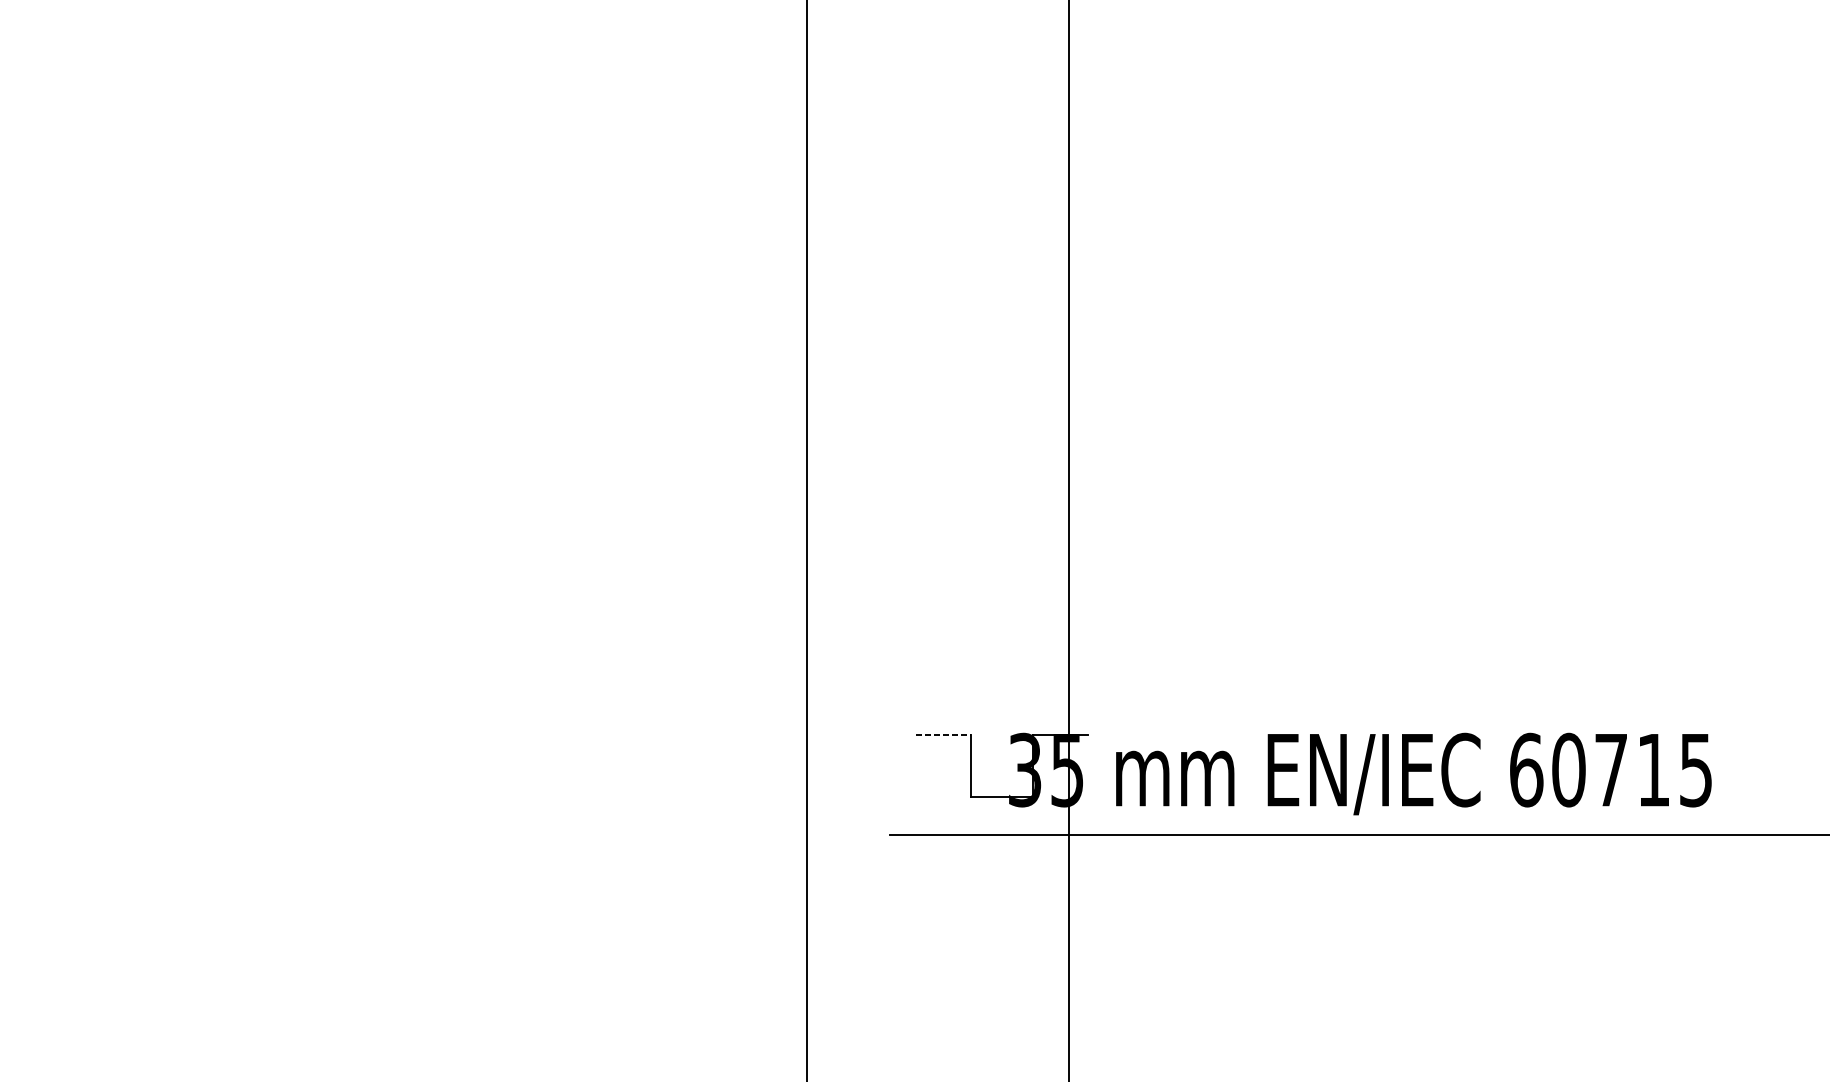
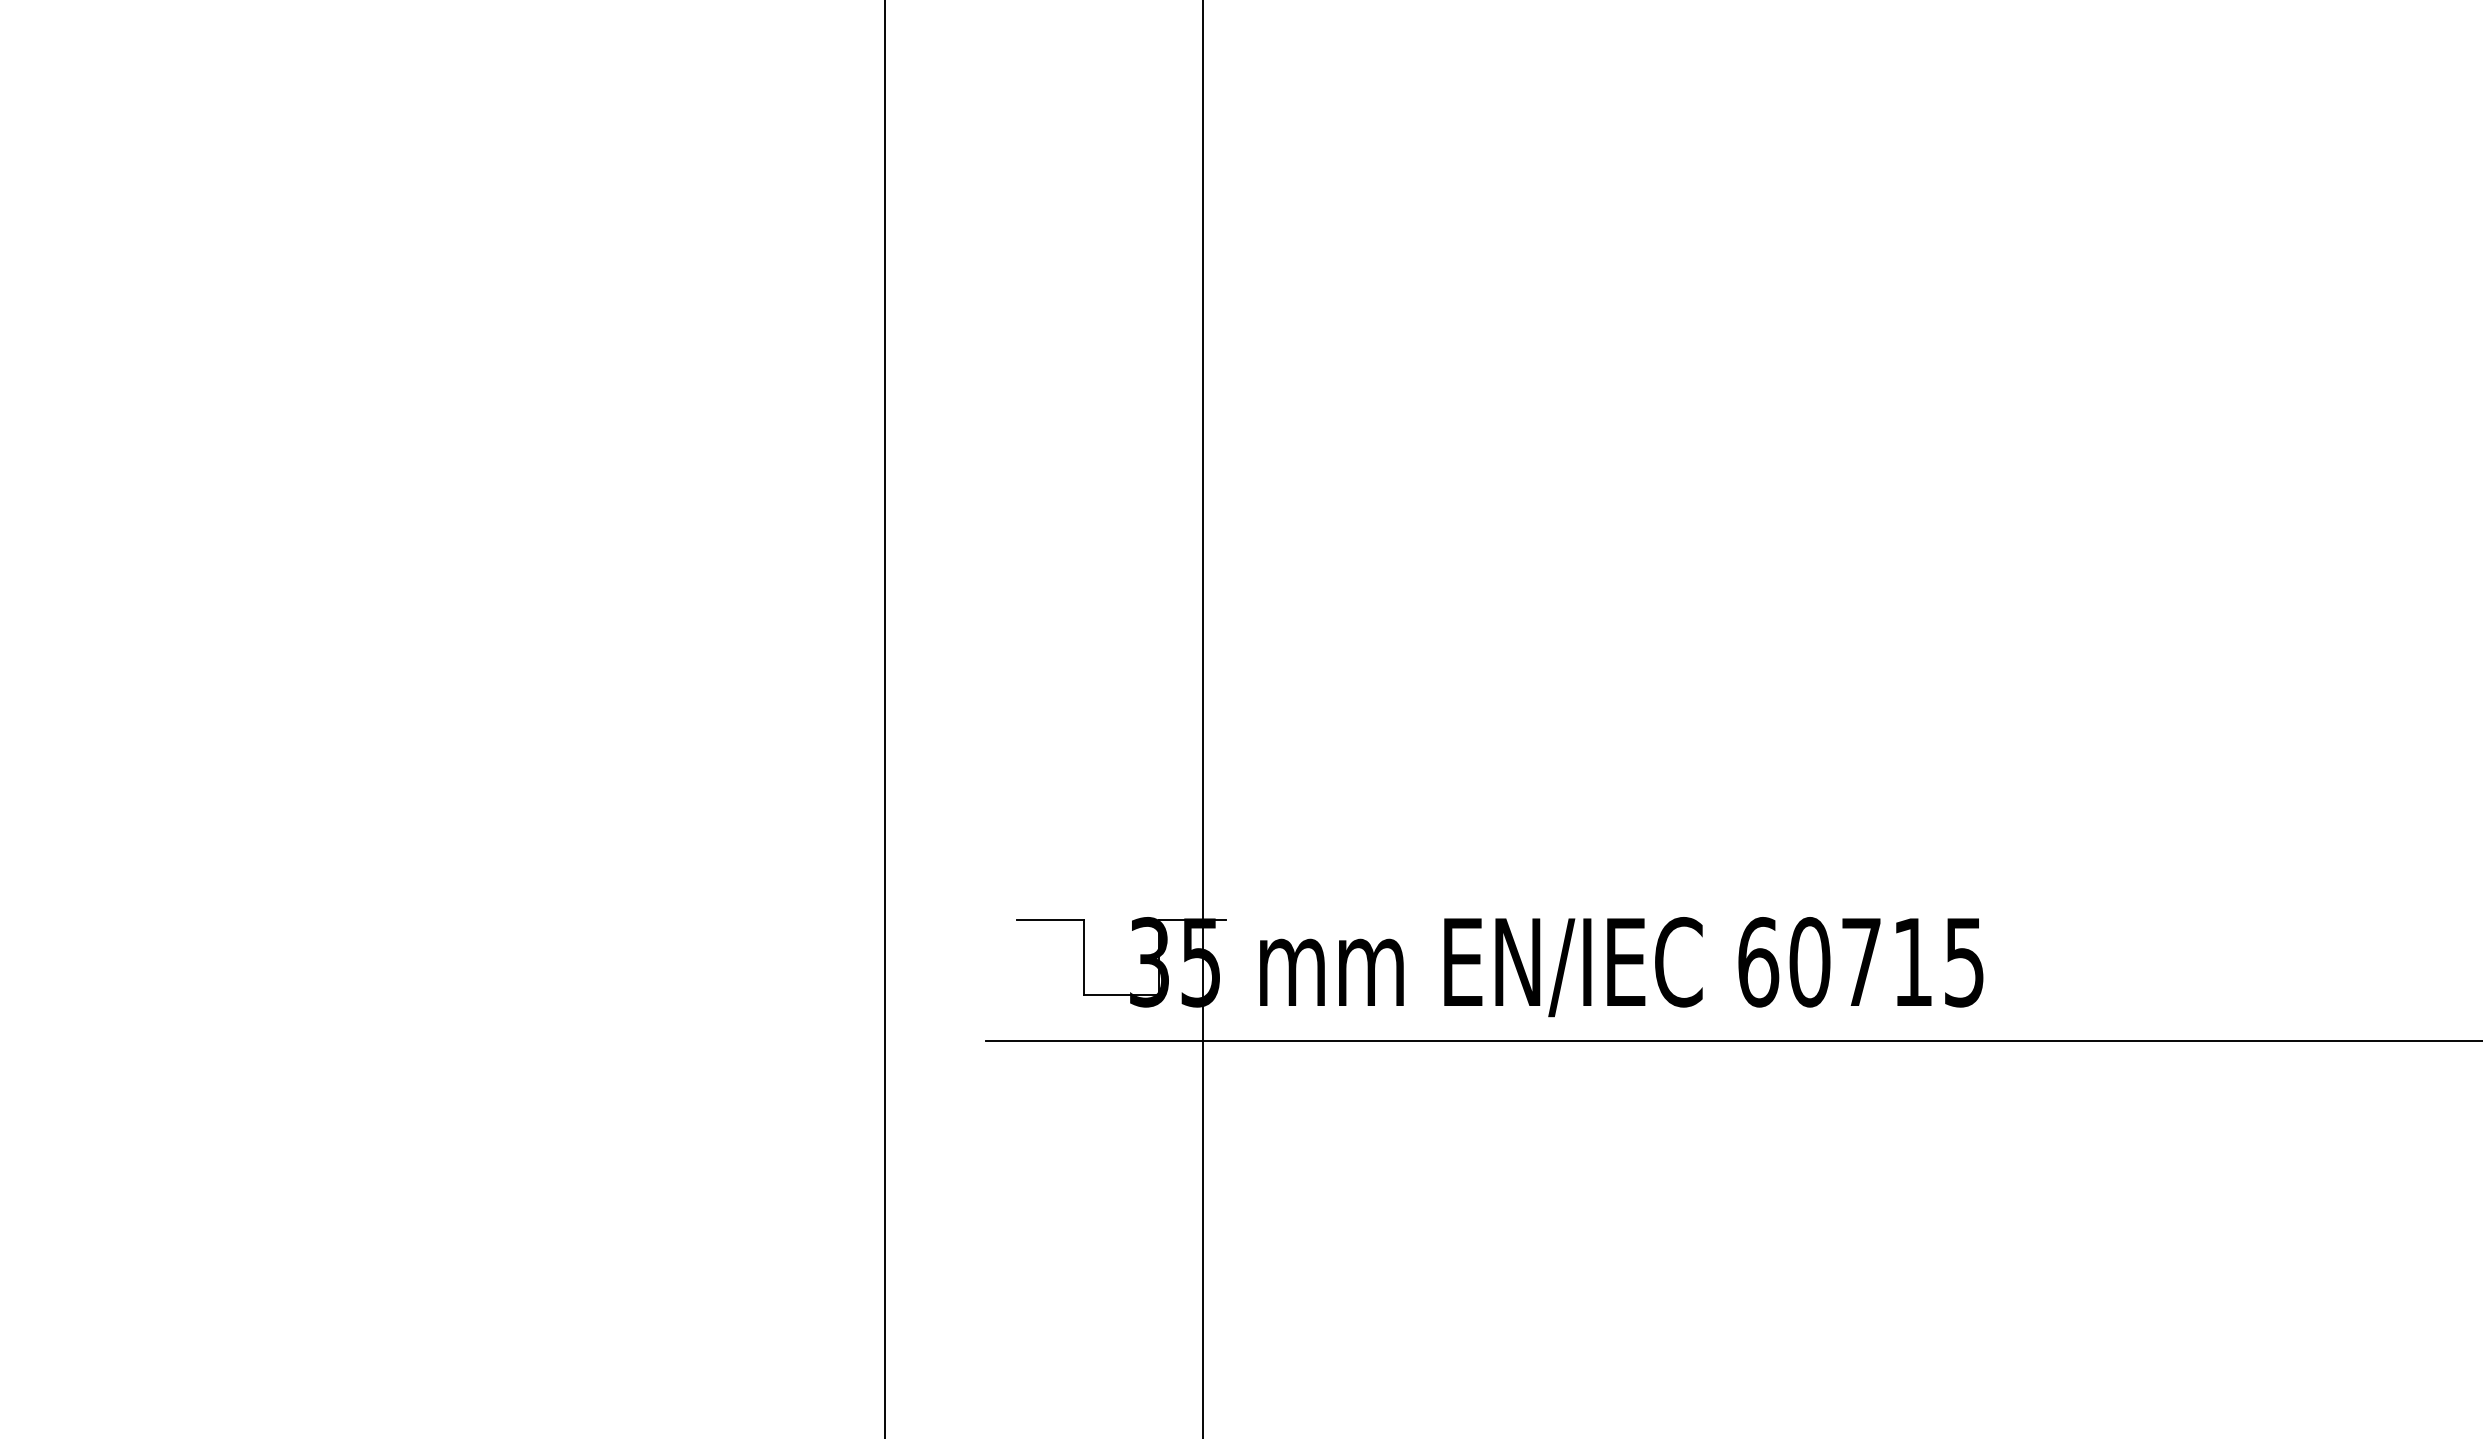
line: (943, 734) -> (1050, 919), dashed -> solid

